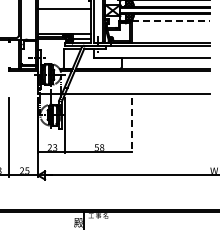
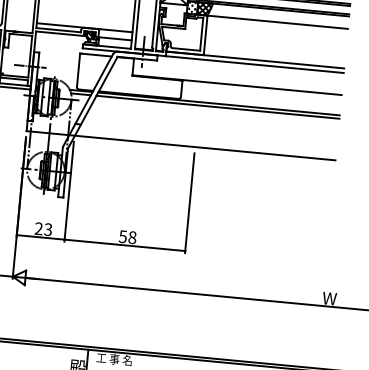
line: (171, 21) -> (278, 23), dashed -> solid
line: (131, 125) -> (188, 202), dashed -> solid

